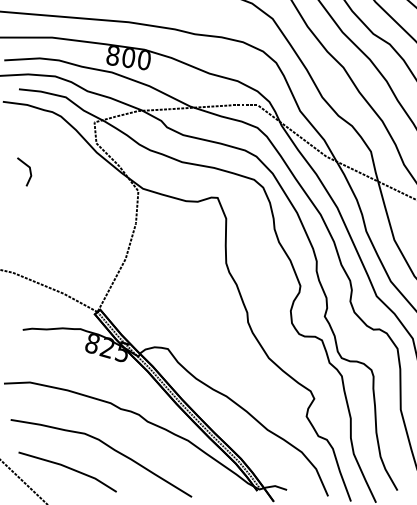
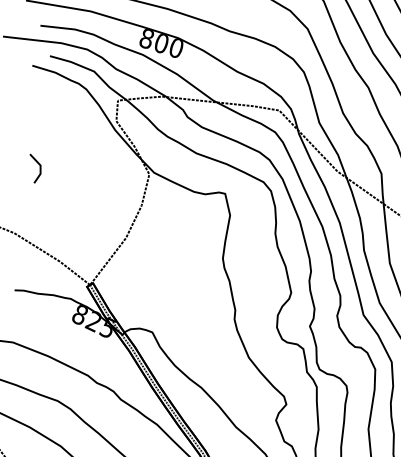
line: (29, 171) -> (39, 169), moved

